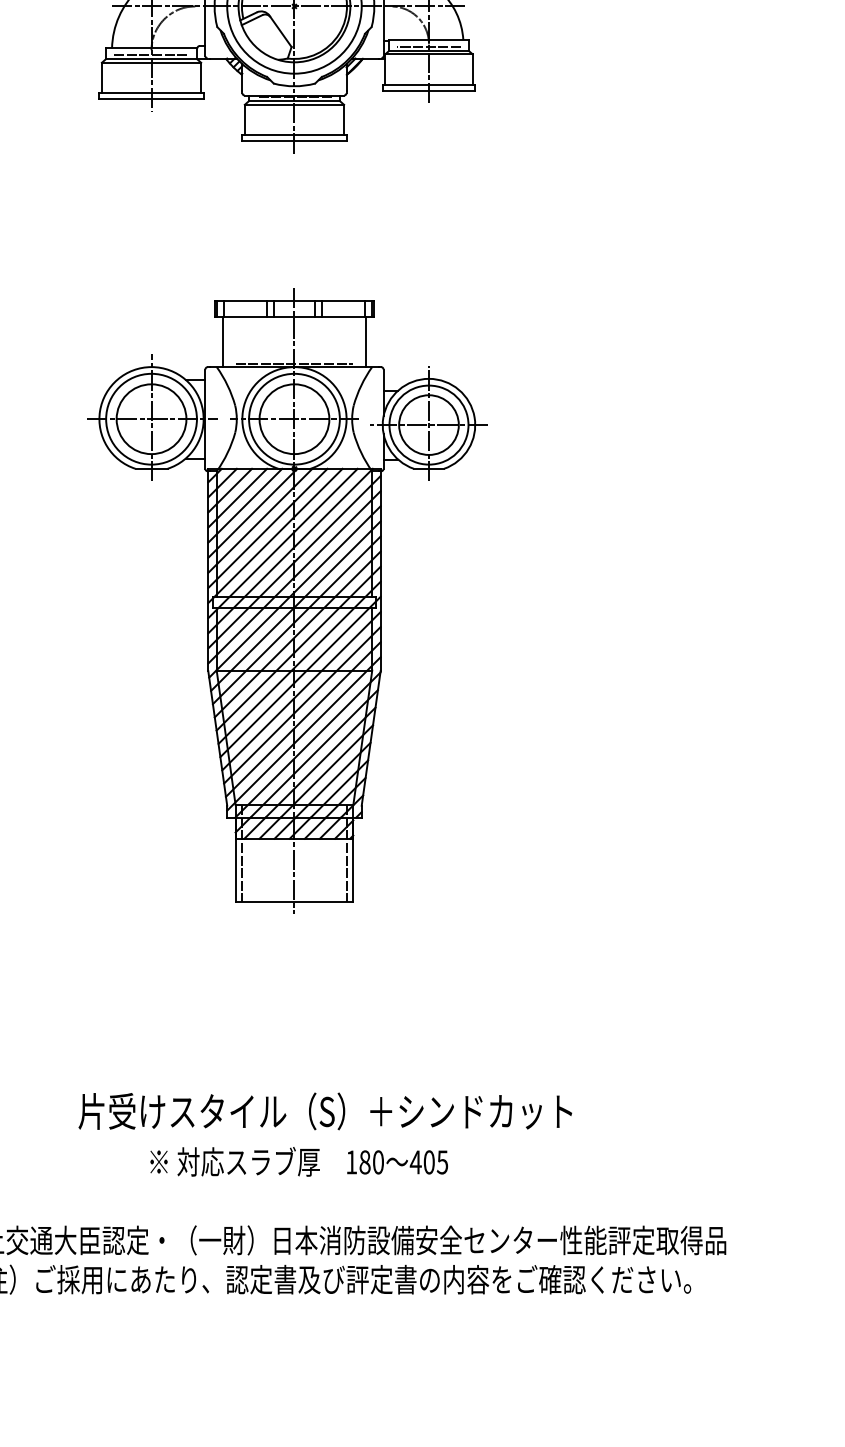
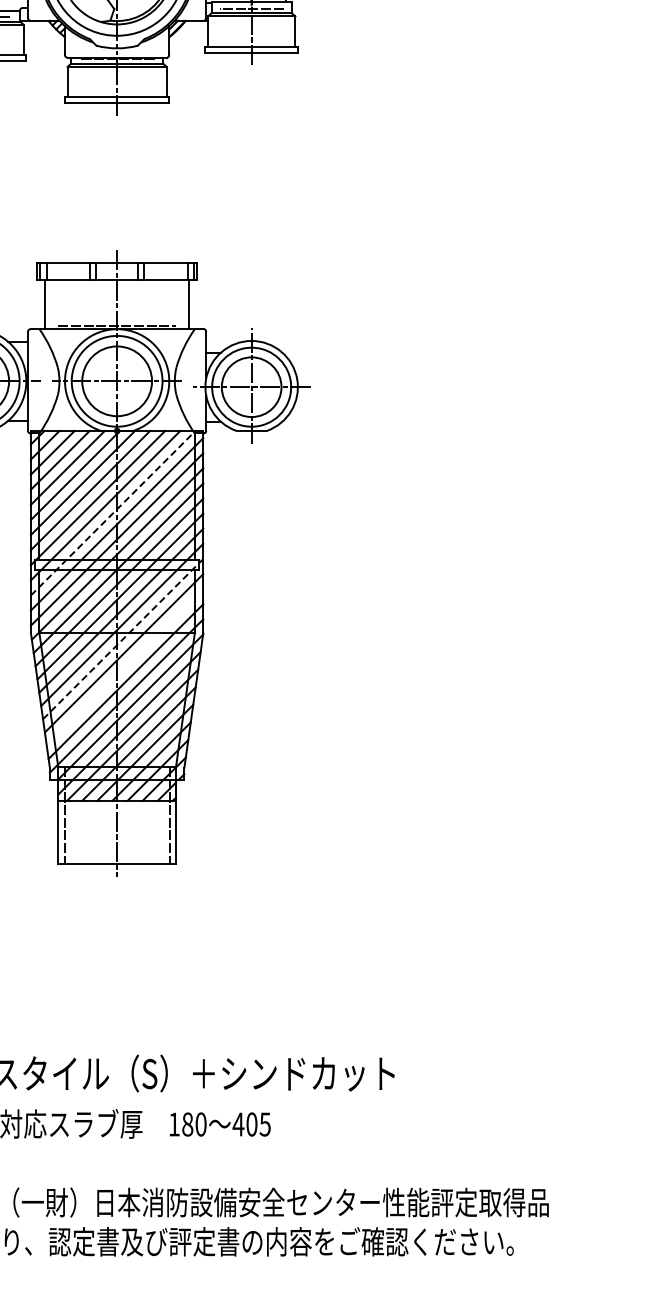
line: (290, 550) -> (113, 512), solid -> dashed
line: (300, 676) -> (123, 638), solid -> dashed
line: (302, 705) -> (125, 667), removed

